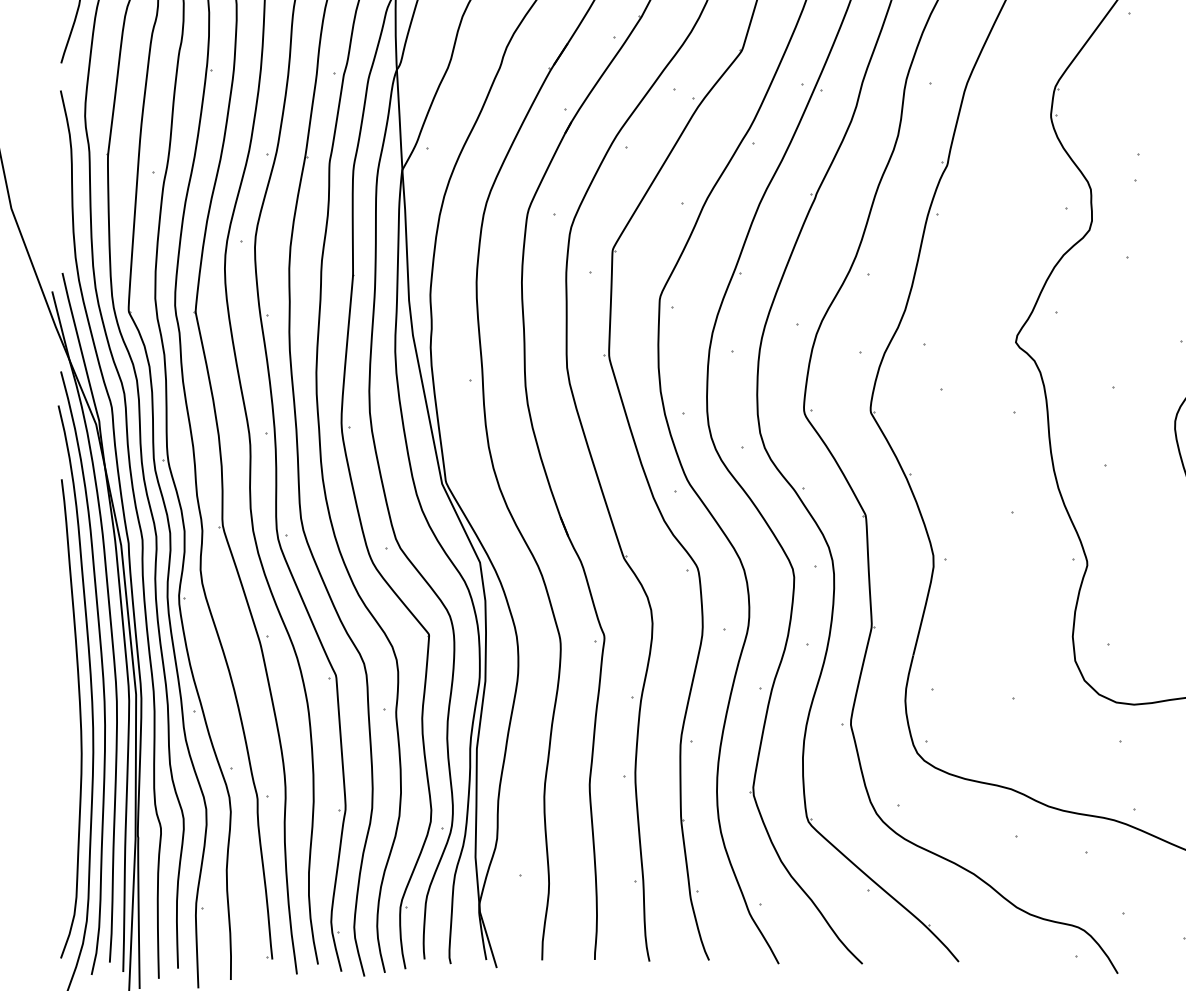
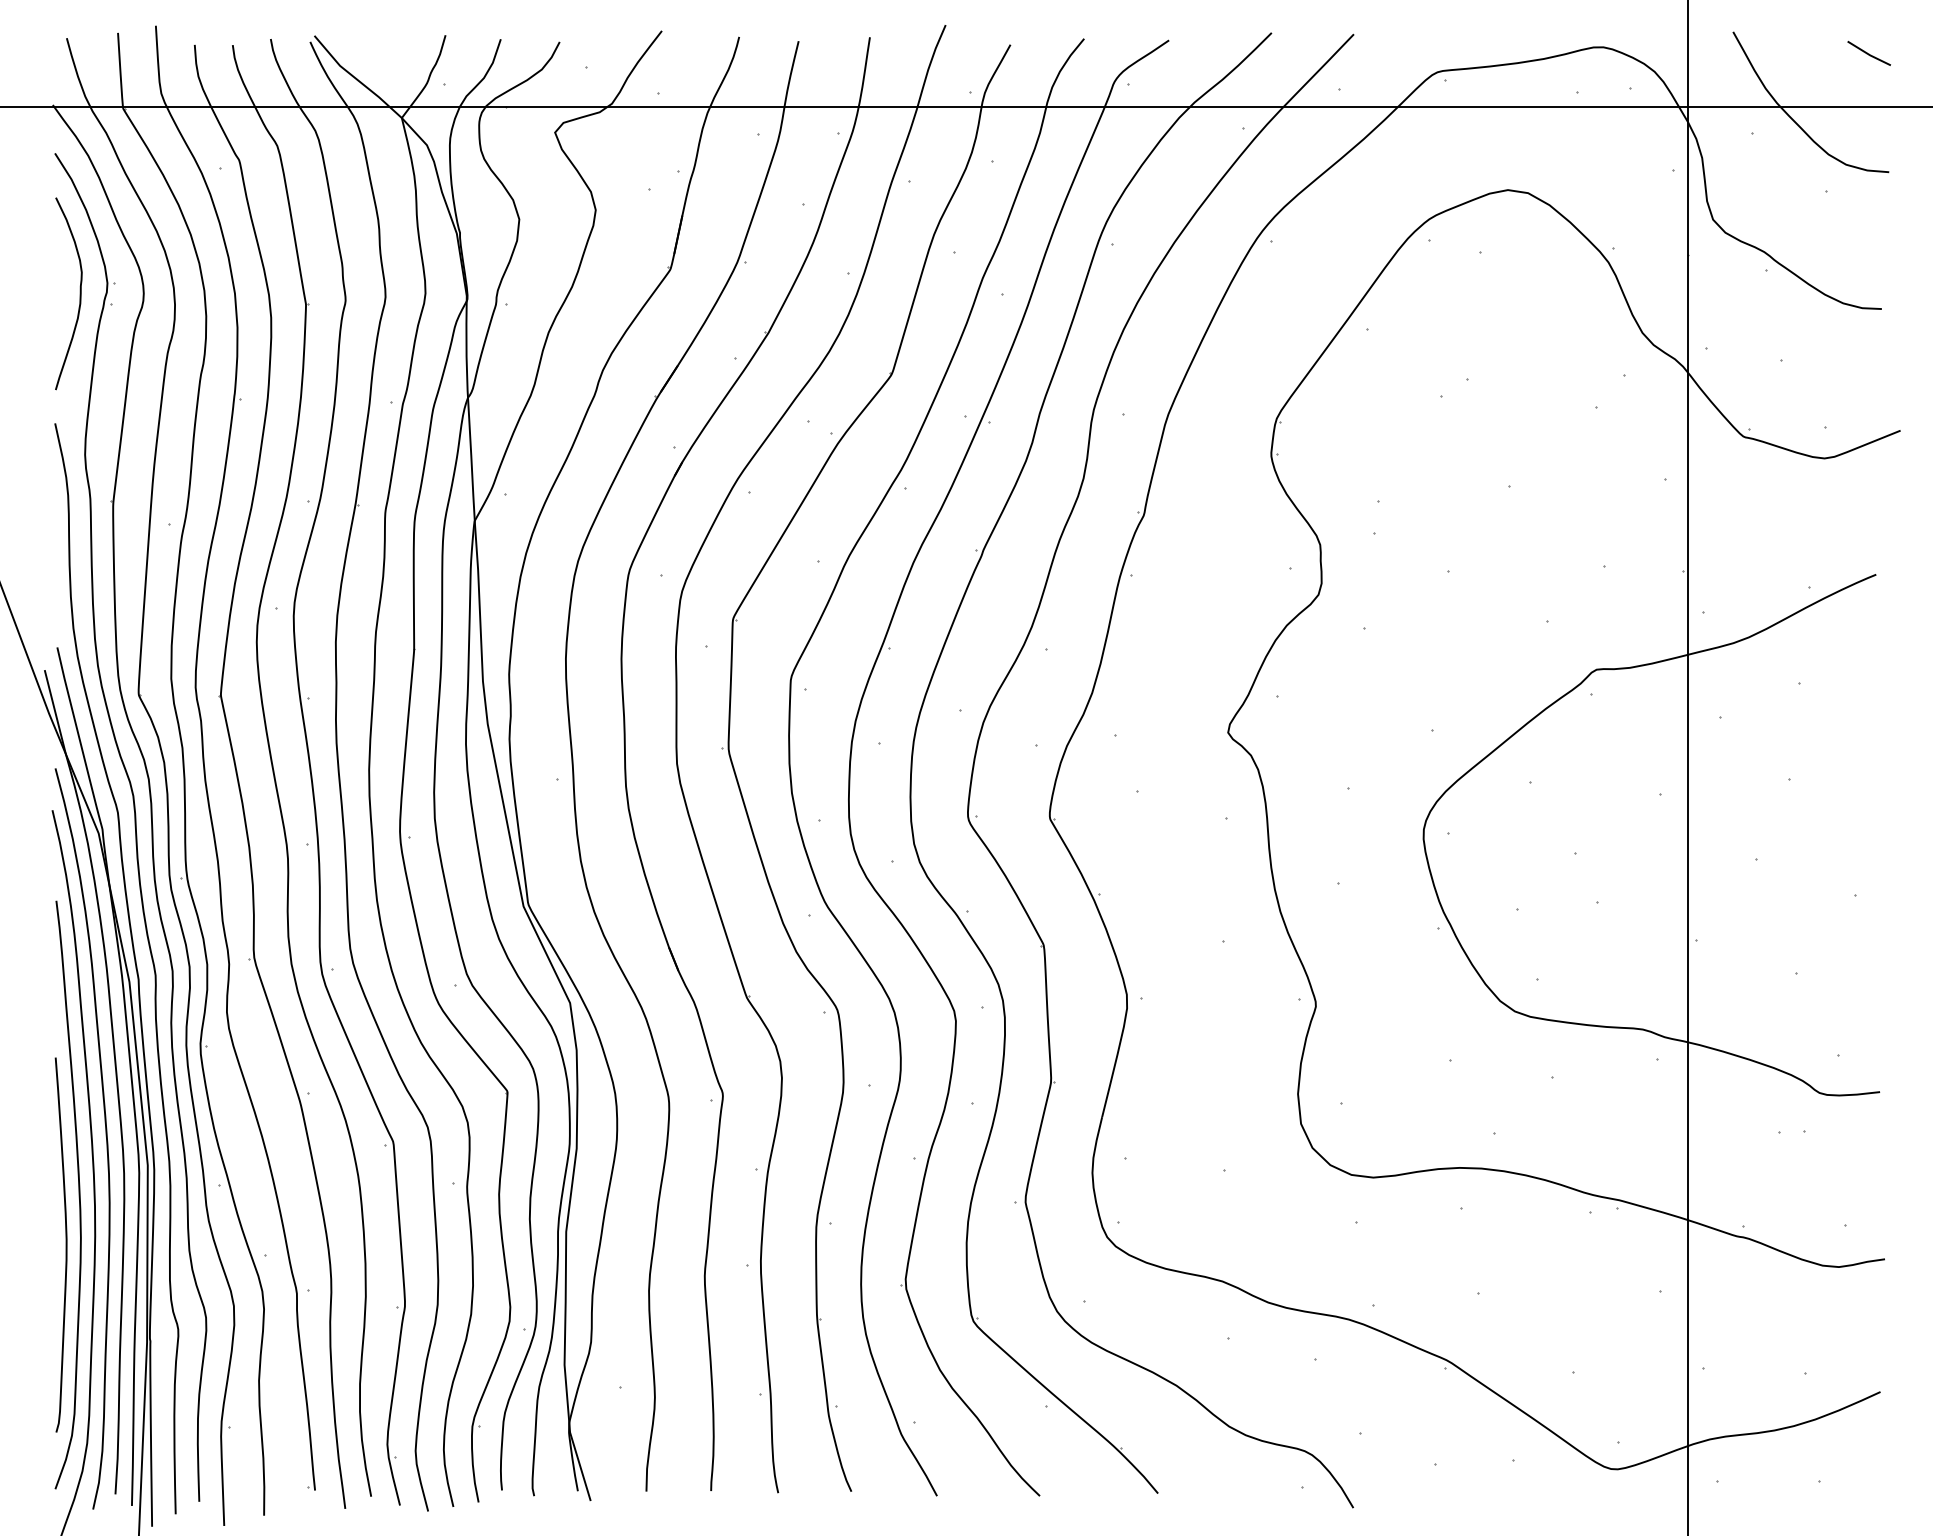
curve: (69, 759) -> (65, 1244), added

